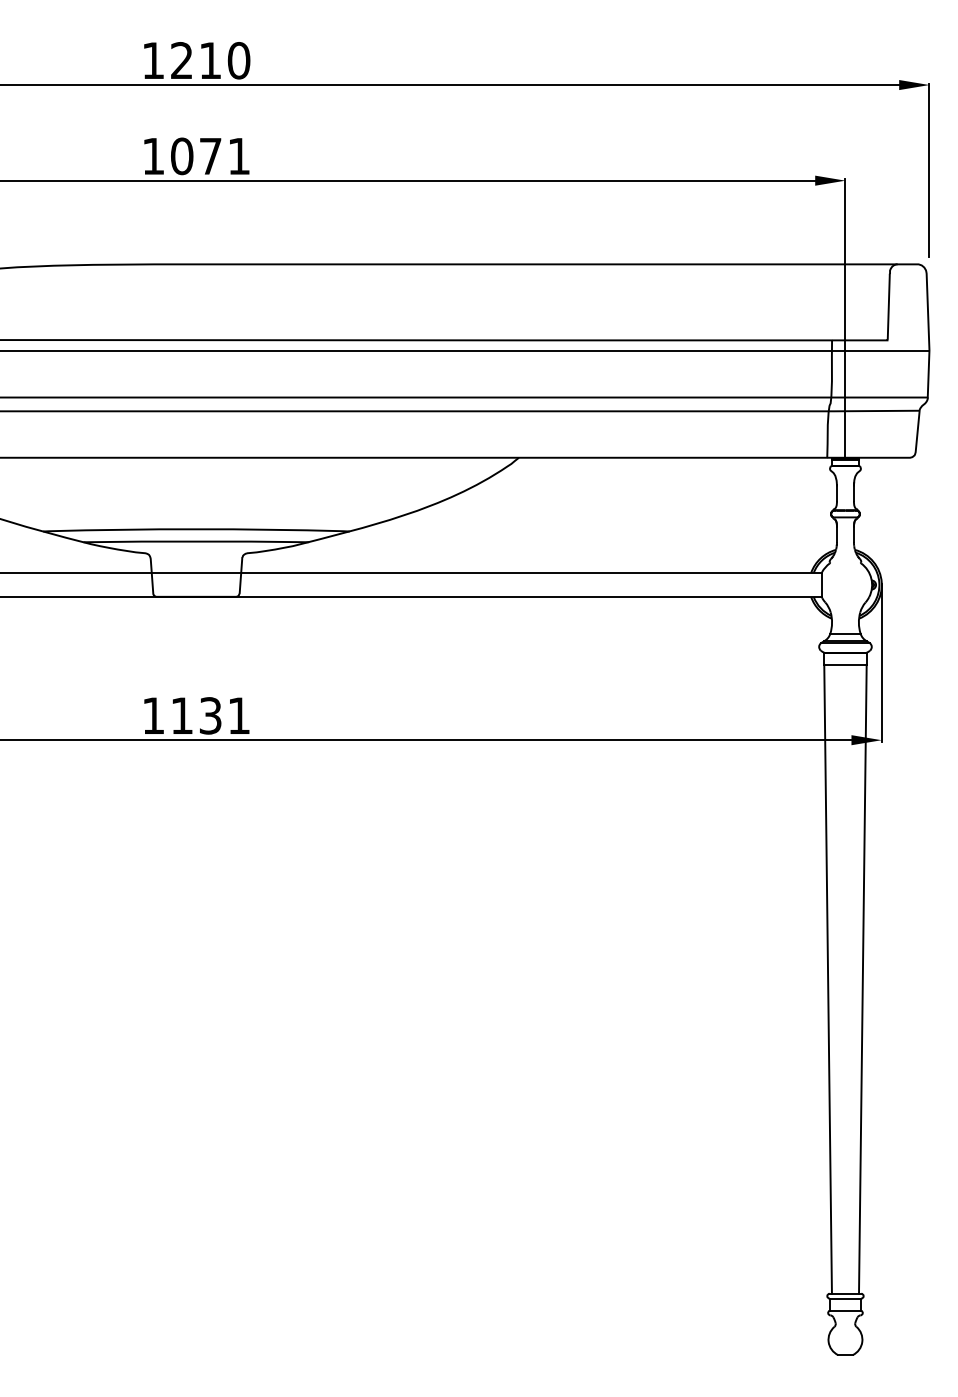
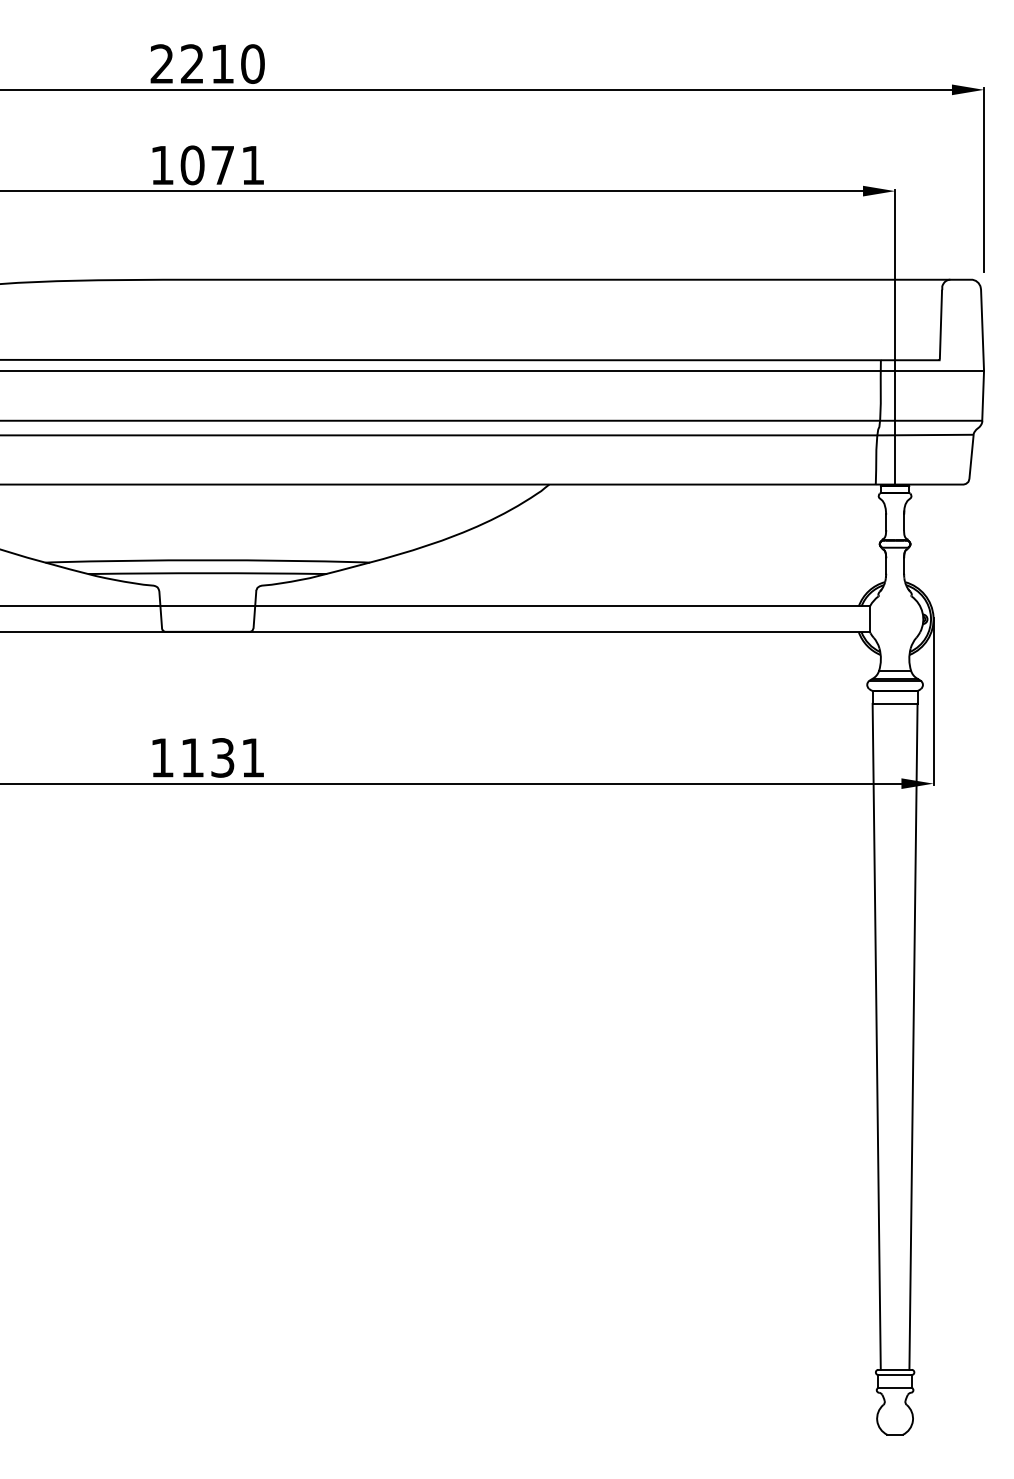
text: (152, 60) -> (161, 63), 1210 -> 2210

